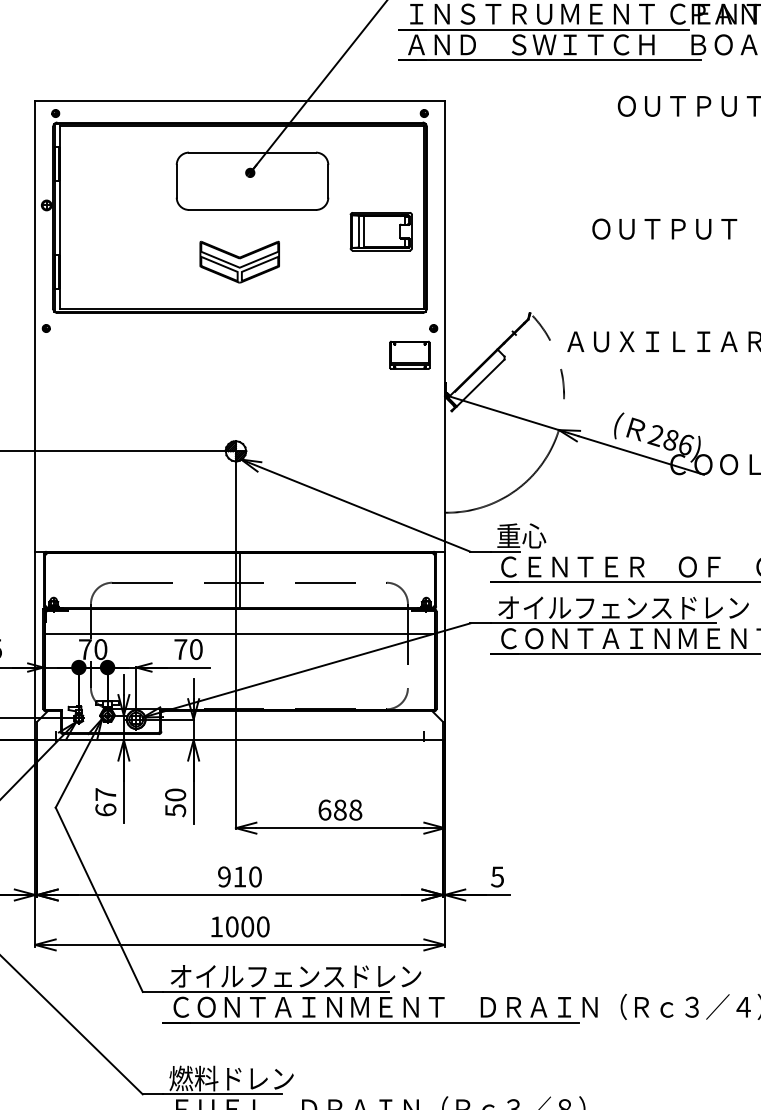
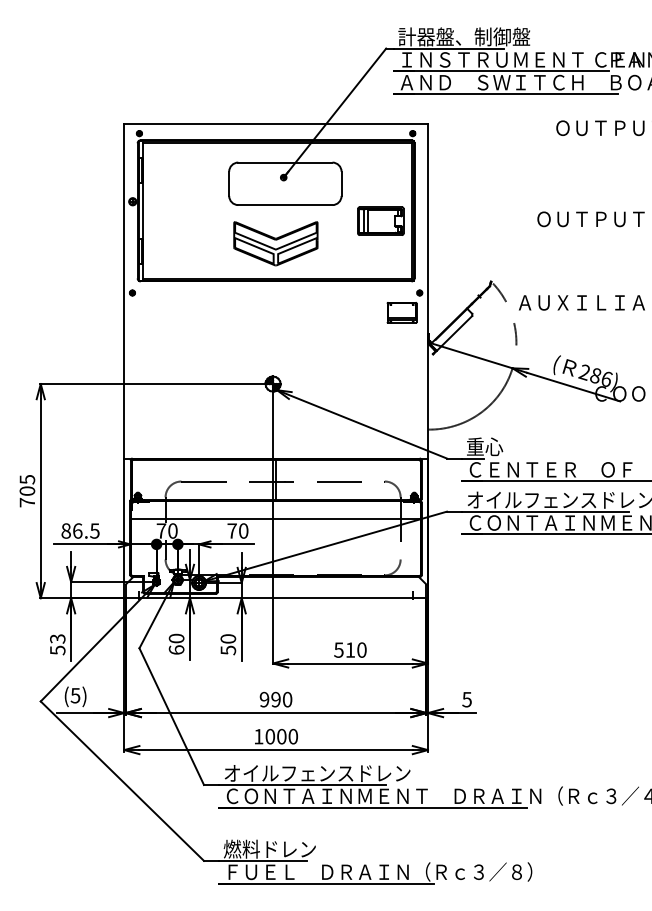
part: (239, 261) -> (275, 243), size x1.43
text: (105, 794) -> (176, 638), 67 -> 60
text: (340, 809) -> (350, 649), 688 -> 510
text: (239, 876) -> (275, 699), 910 -> 990

